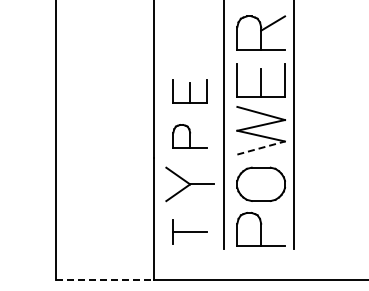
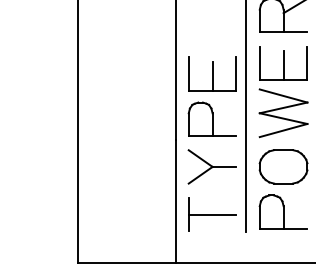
part: (189, 91) -> (211, 74), size x1.43
part: (189, 136) -> (211, 119), size x1.43
line: (261, 148) -> (283, 131), dashed -> solid
part: (189, 231) -> (211, 214), size x1.43
line: (104, 280) -> (126, 263), dashed -> solid

